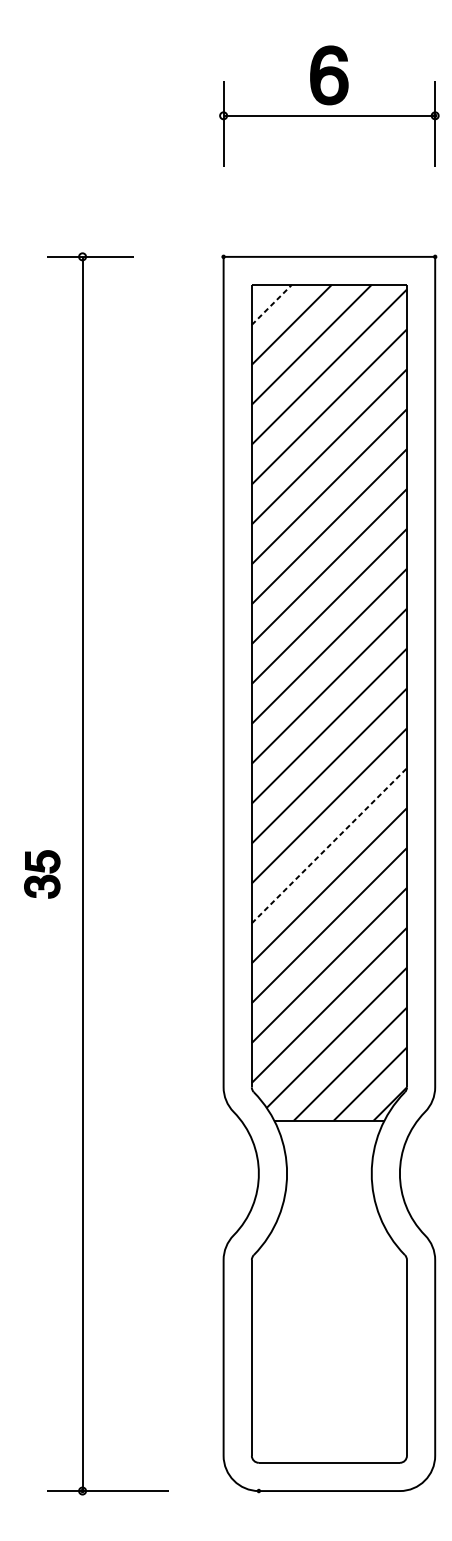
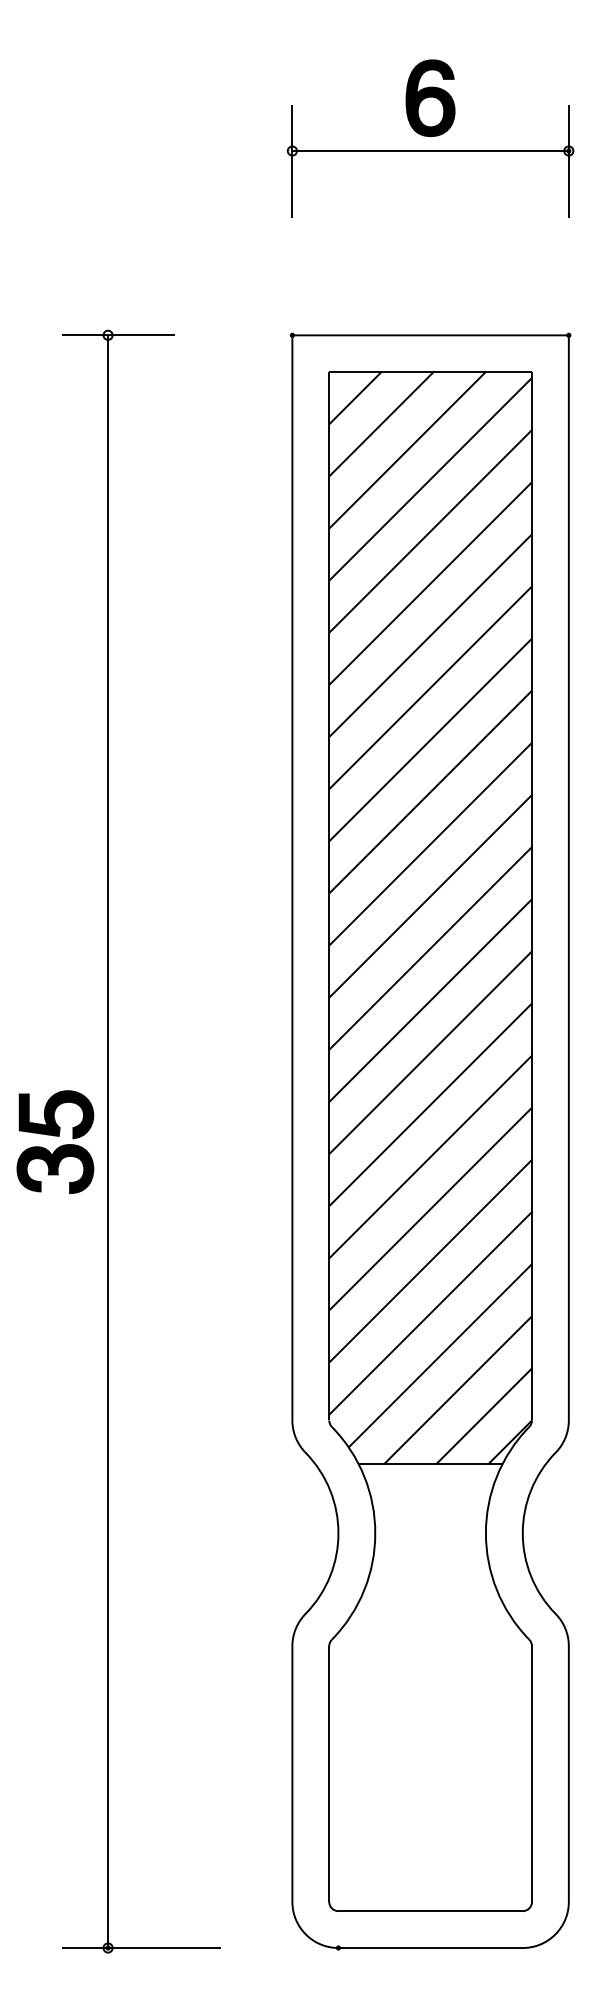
line: (271, 305) -> (355, 398), dashed -> solid
line: (329, 845) -> (430, 1104), dashed -> solid
part: (42, 874) -> (55, 1142), size x1.67

